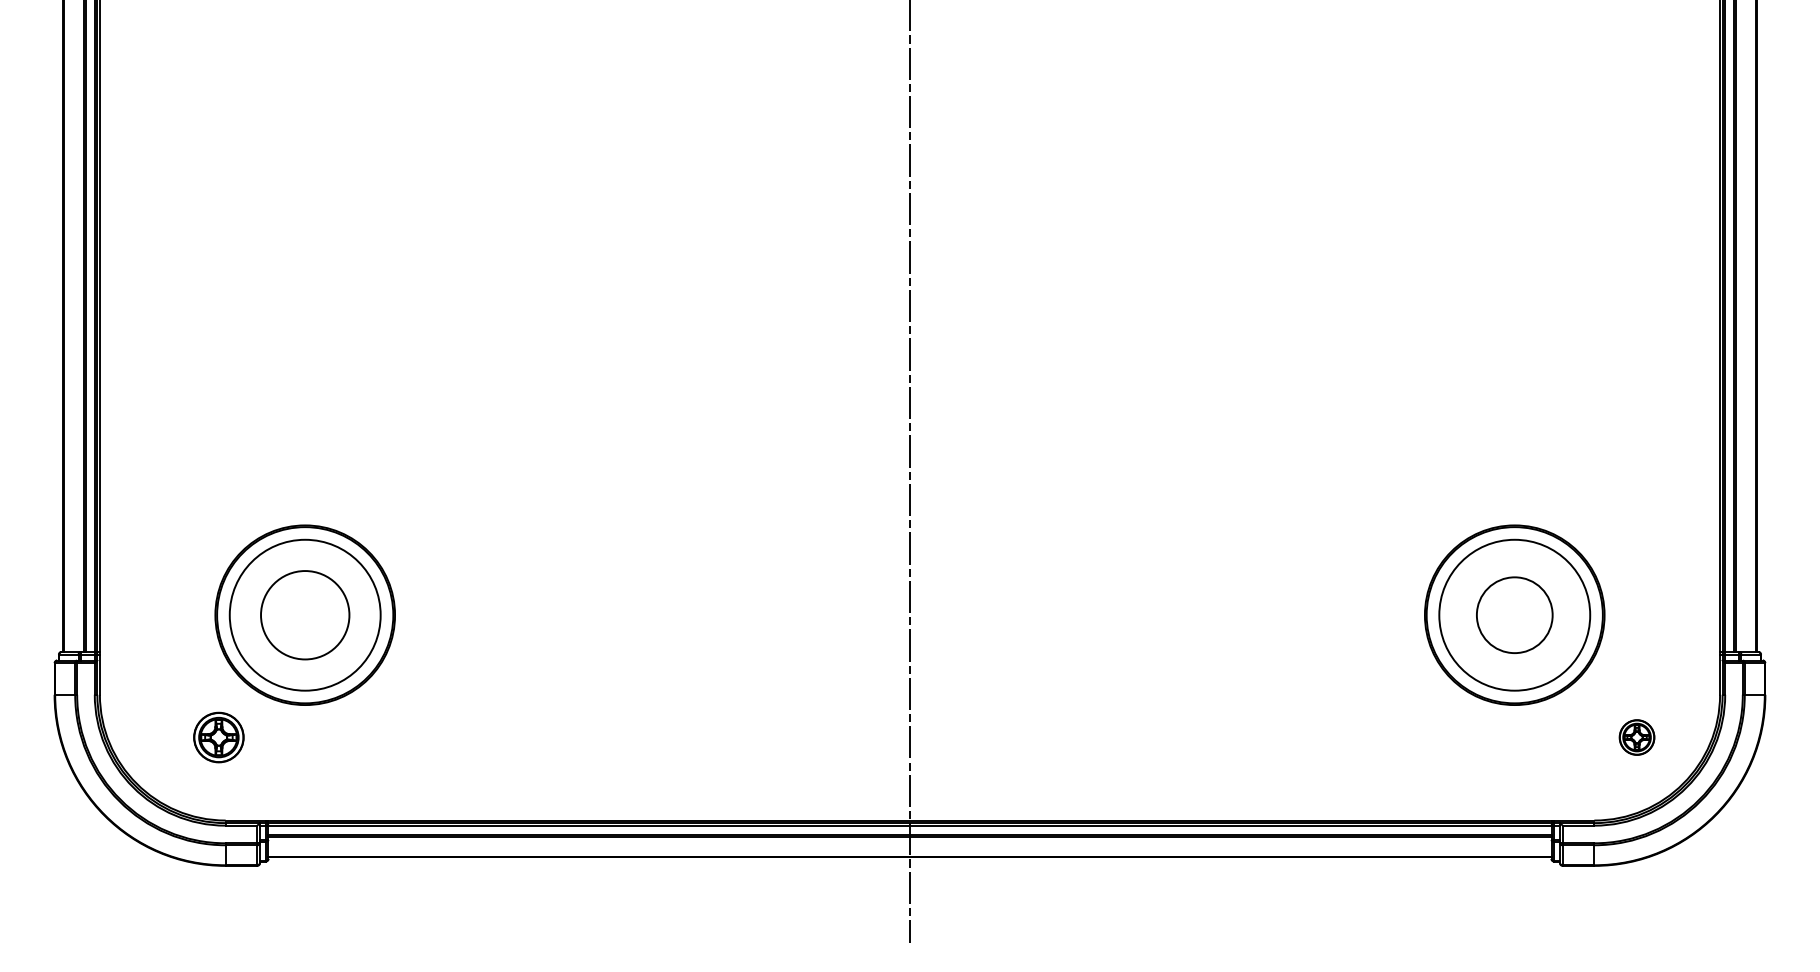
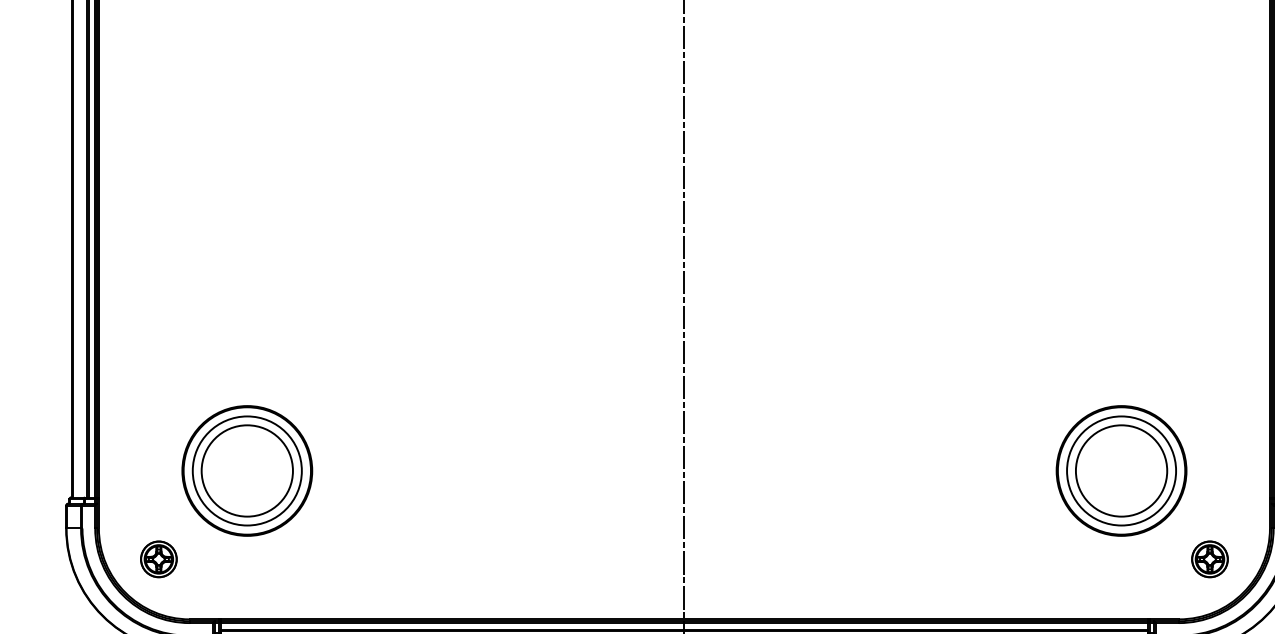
circle: (305, 615) -> (247, 471), size x1.43
circle: (1514, 615) -> (1121, 471), size x1.67
part: (218, 737) -> (158, 559), moved
part: (1636, 737) -> (1209, 559), size x1.43

